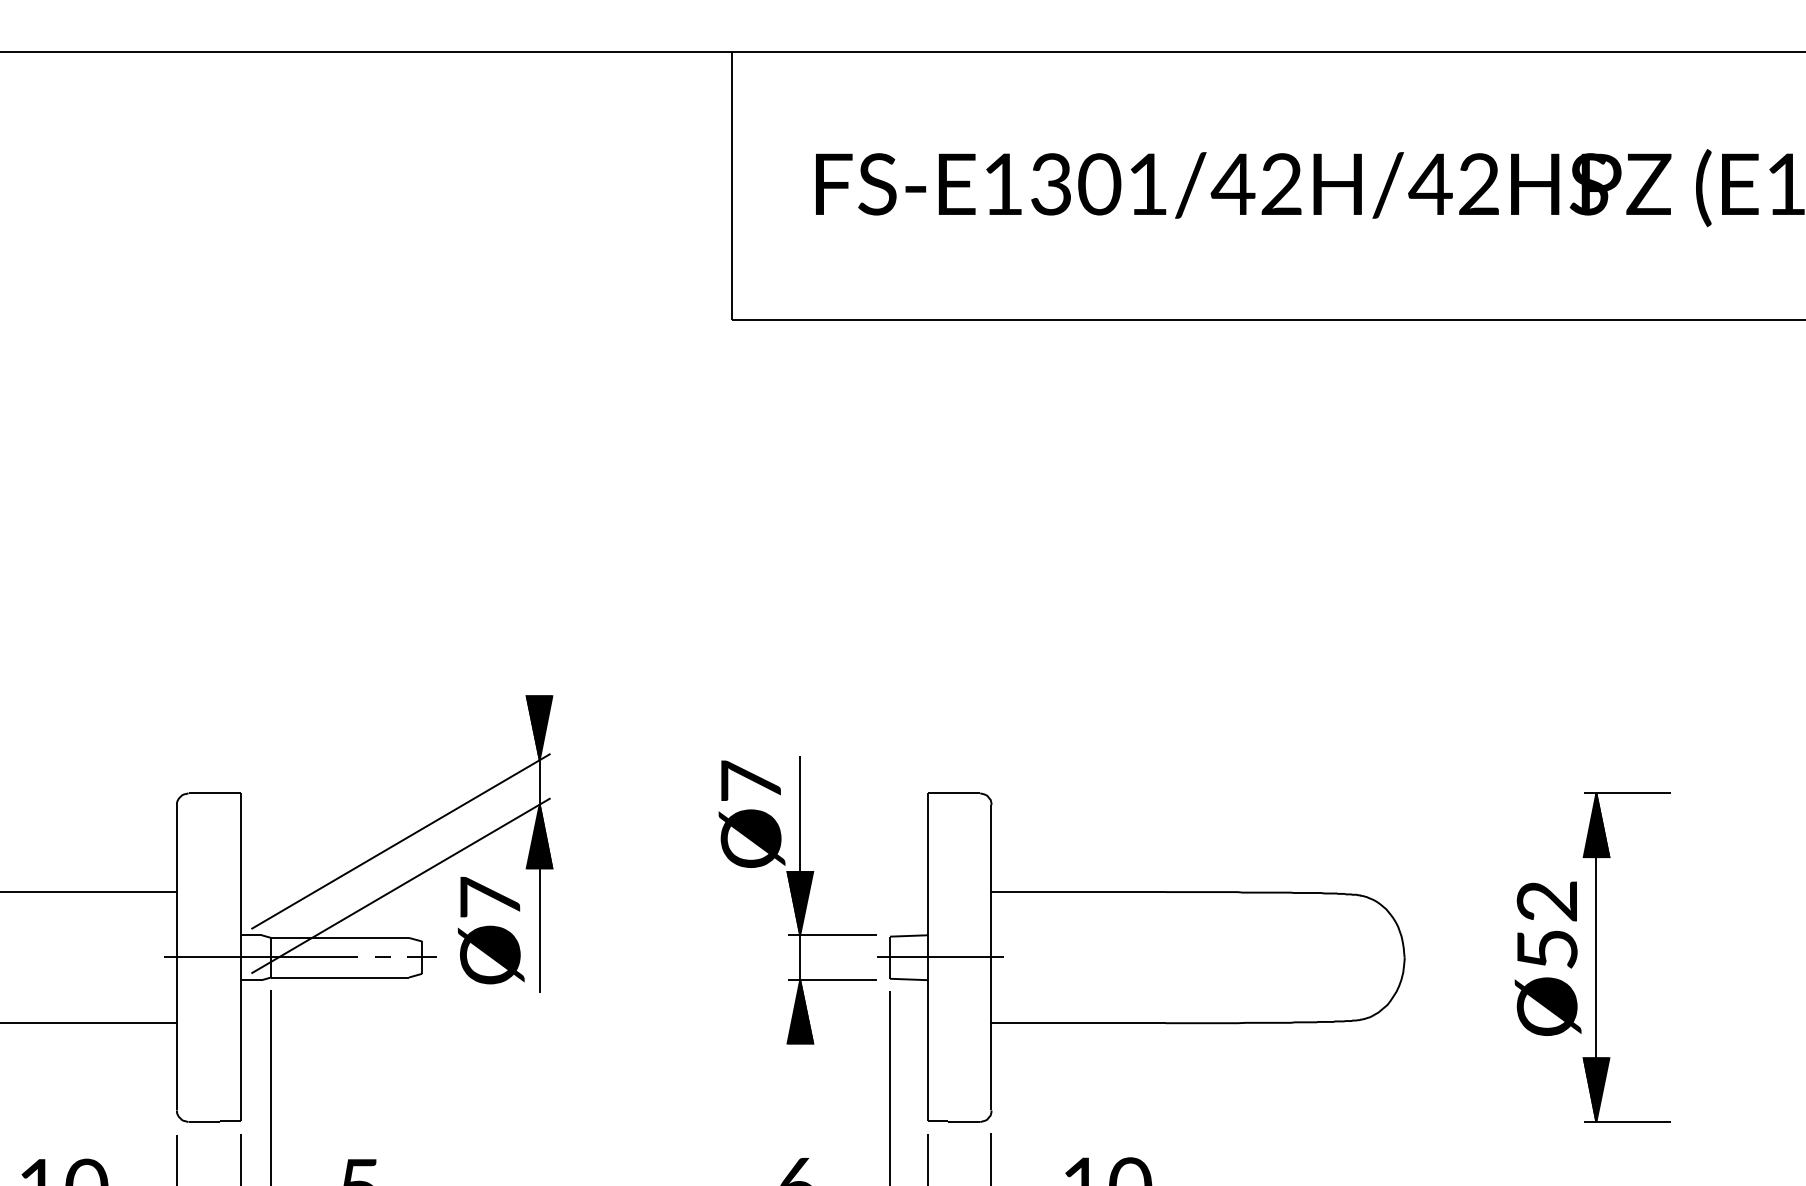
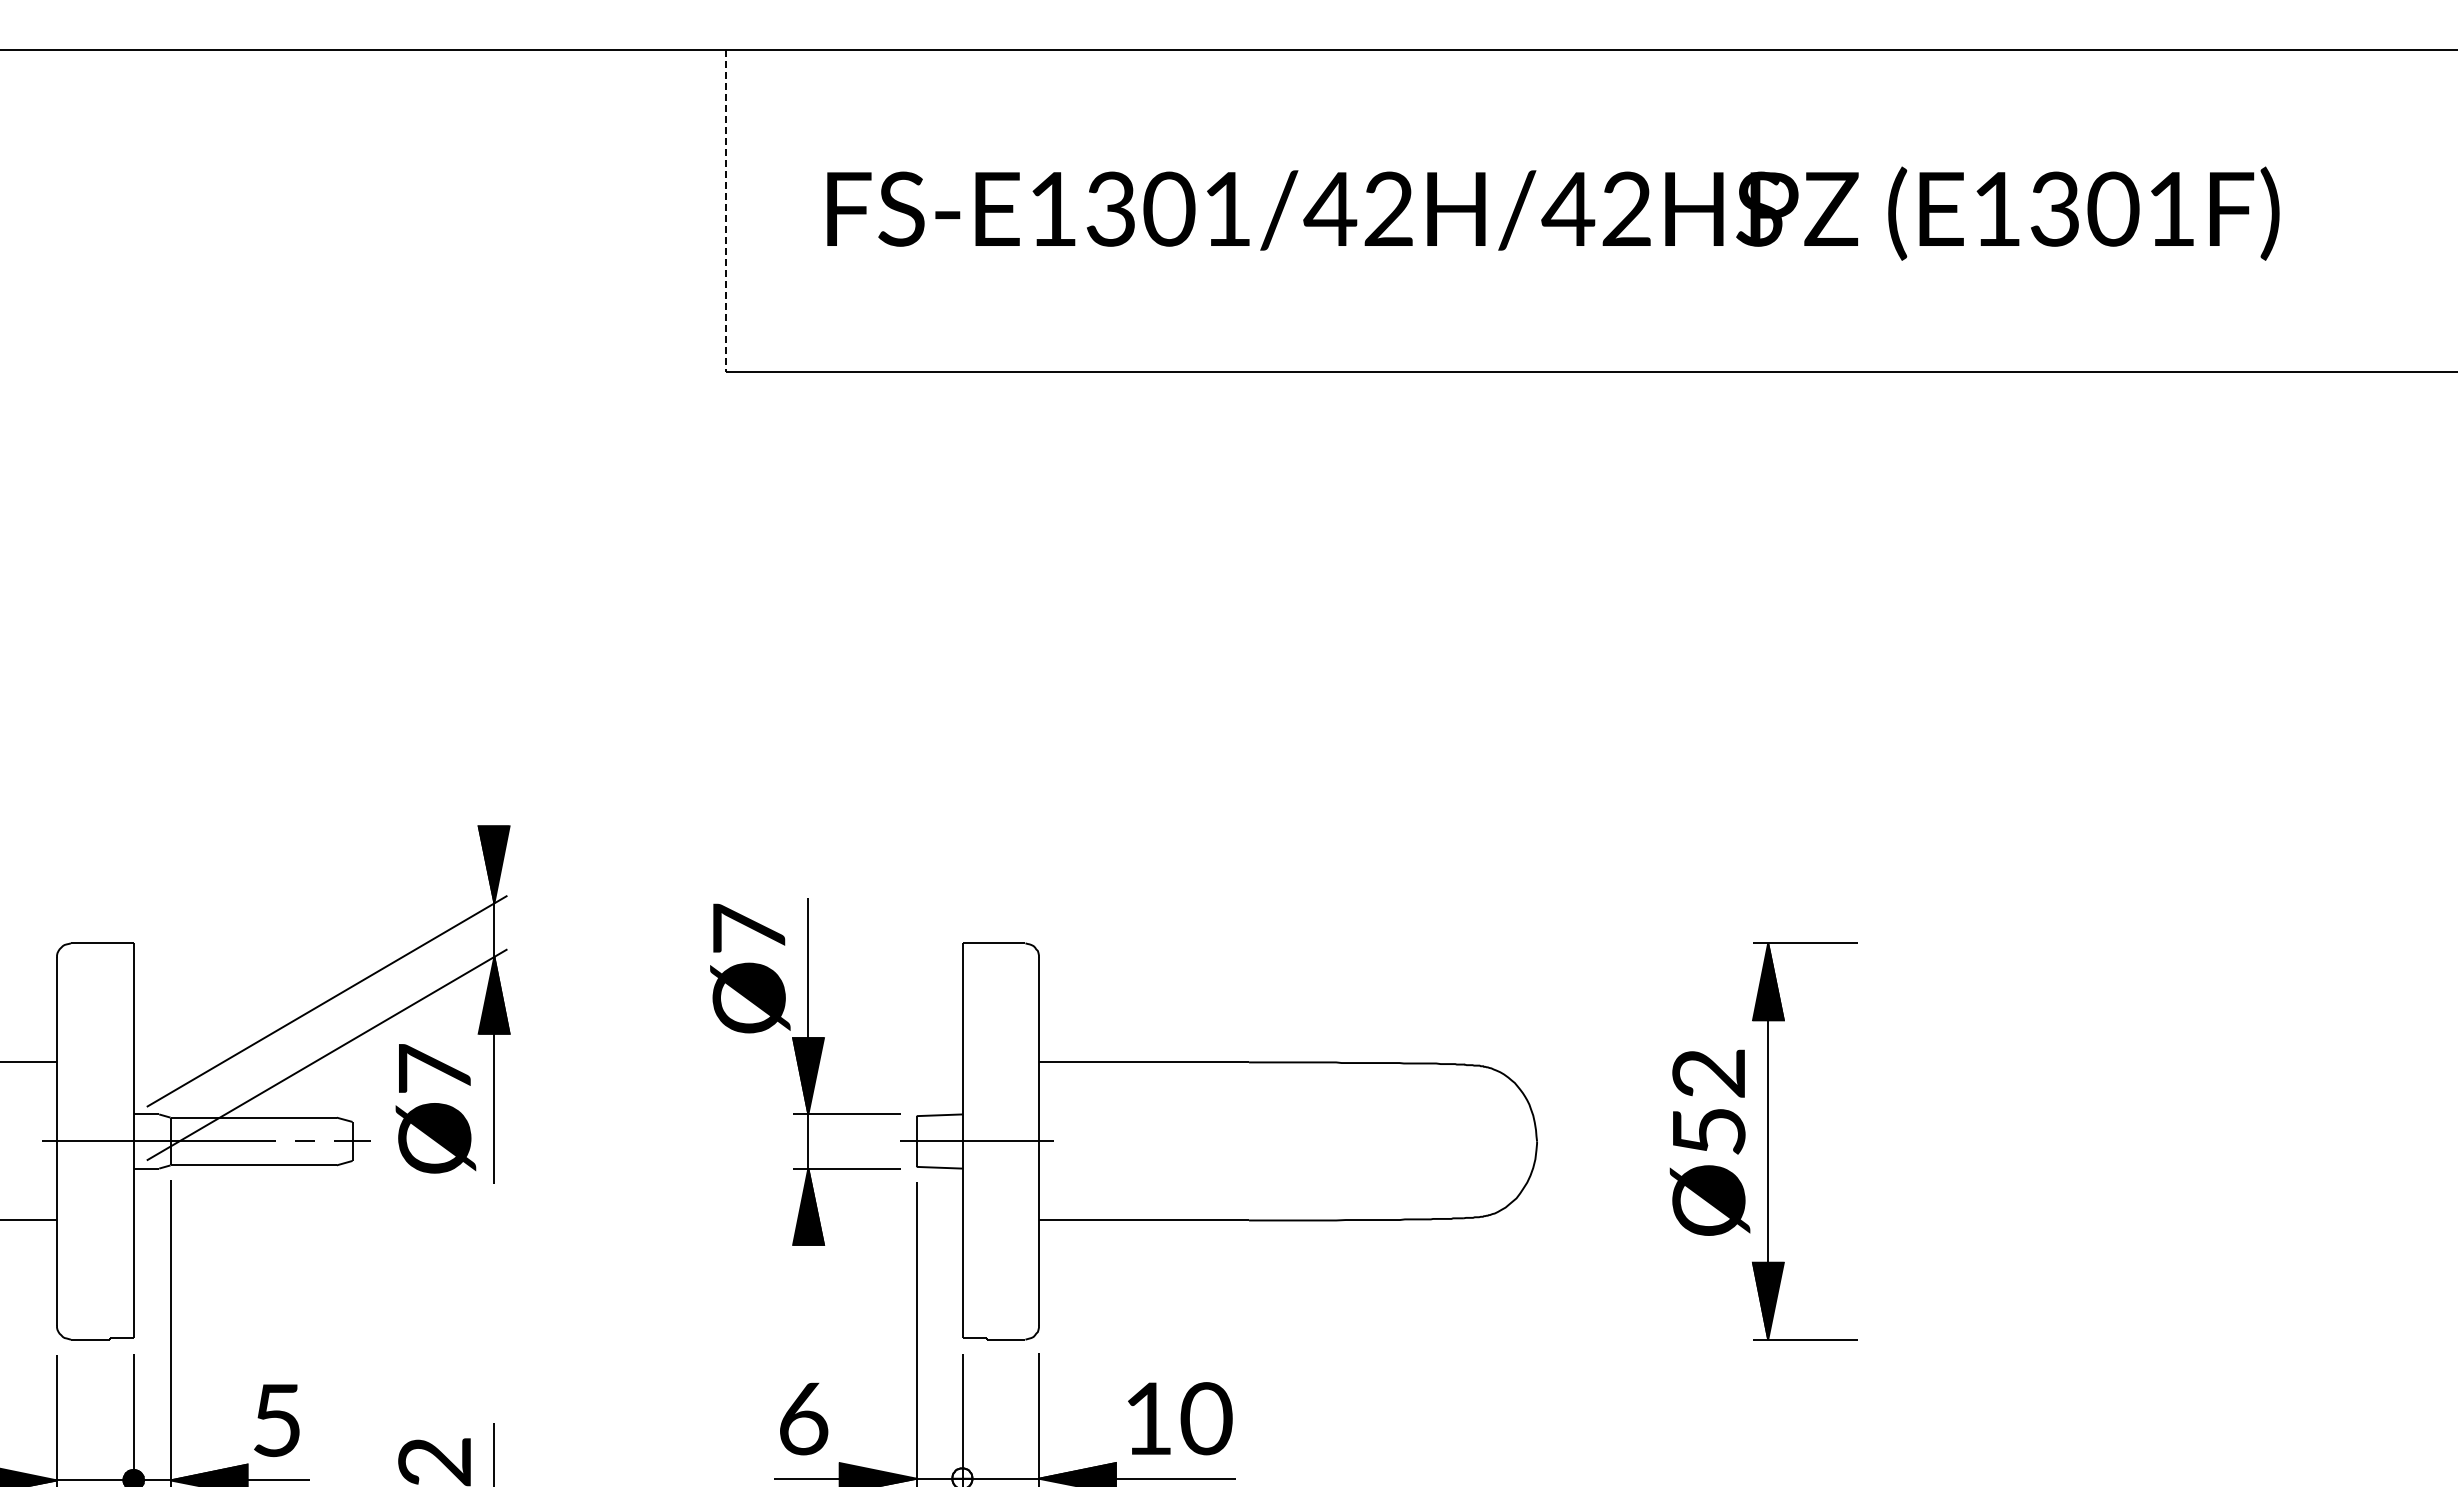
line: (732, 186) -> (726, 211), solid -> dashed

